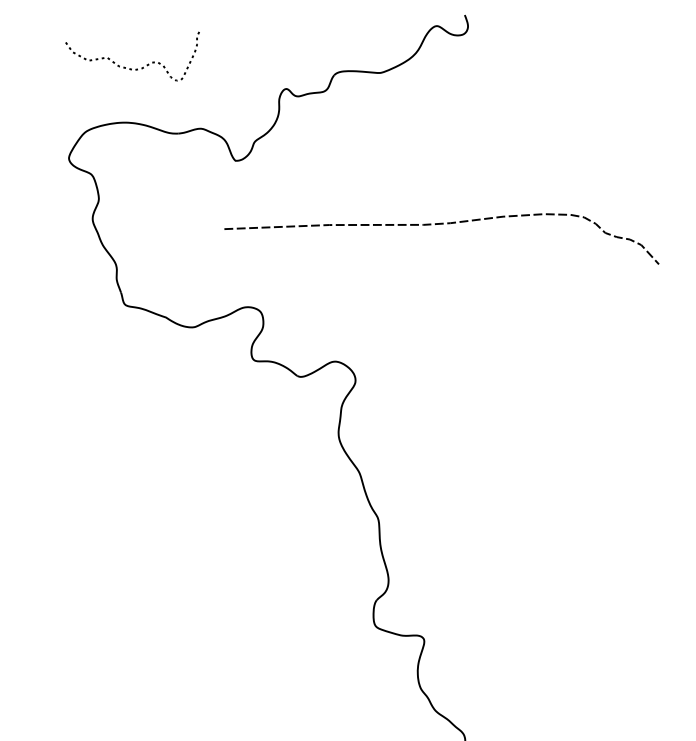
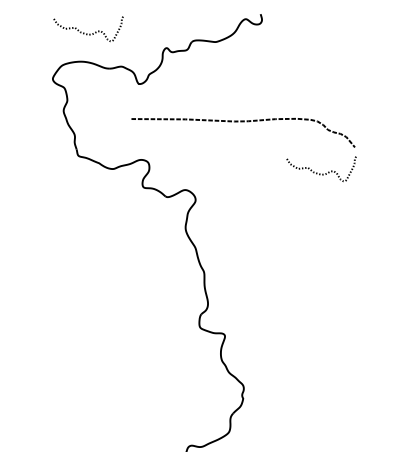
curve: (594, 317) -> (320, 173), added

